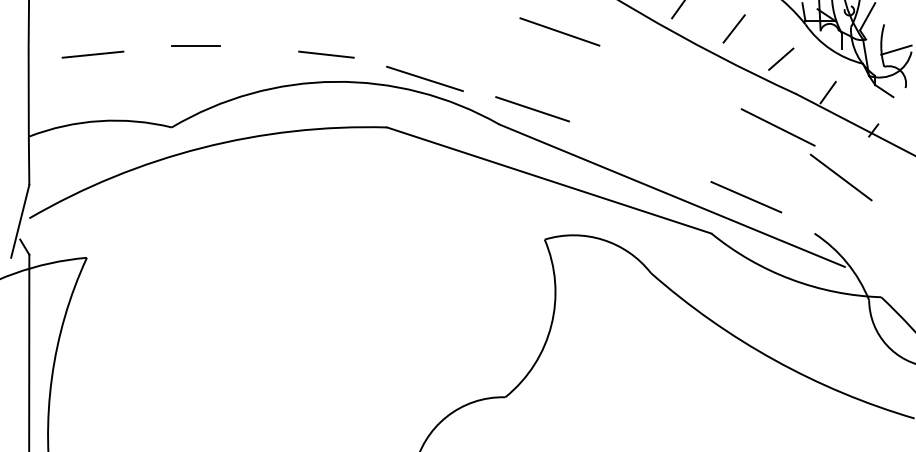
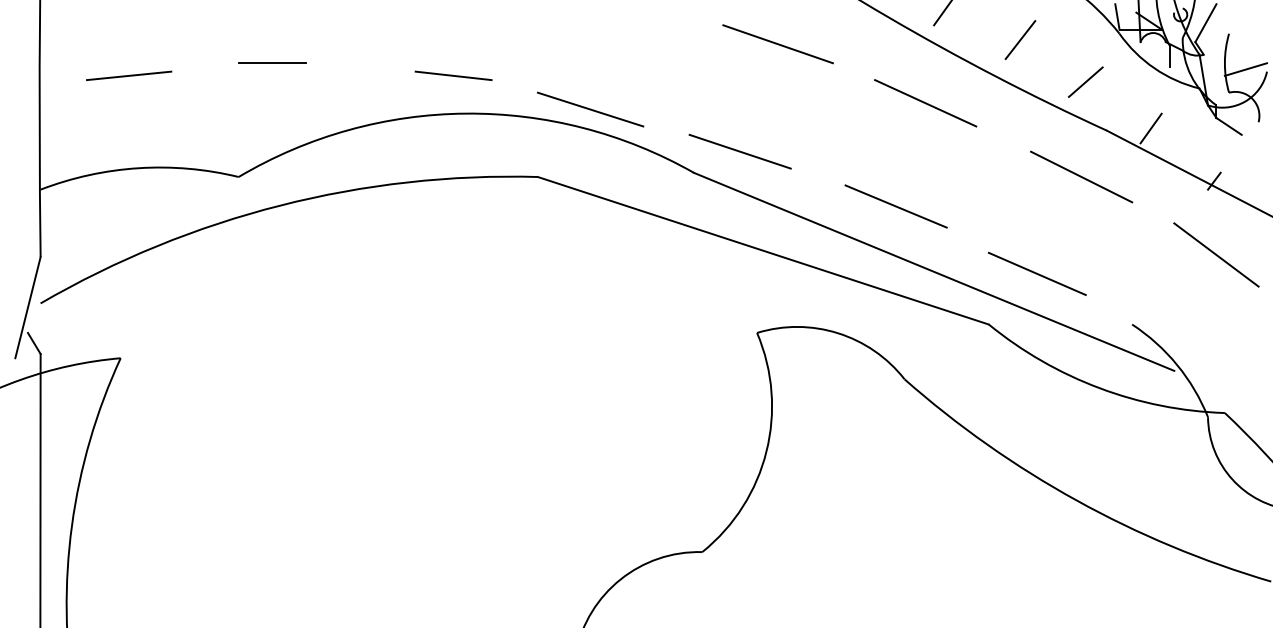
line: (665, 74) -> (924, 103), added
line: (644, 148) -> (895, 206), added
line: (840, 177) -> (1215, 254), moved

